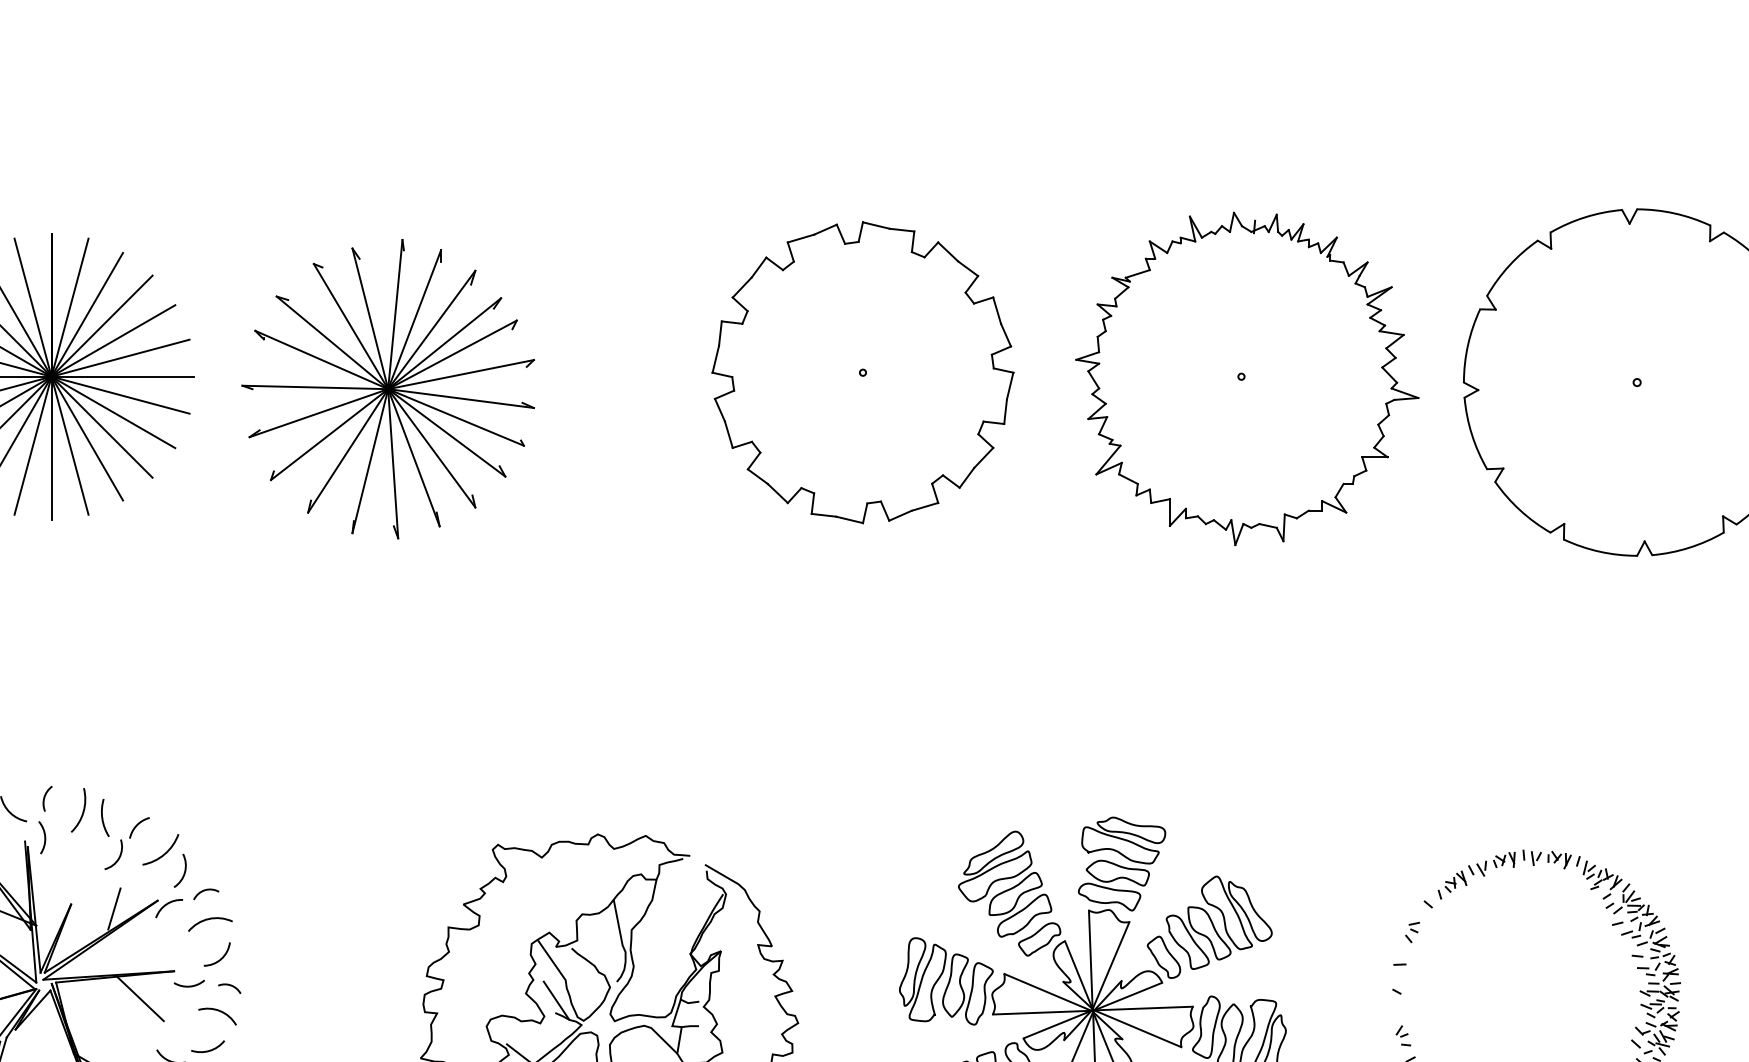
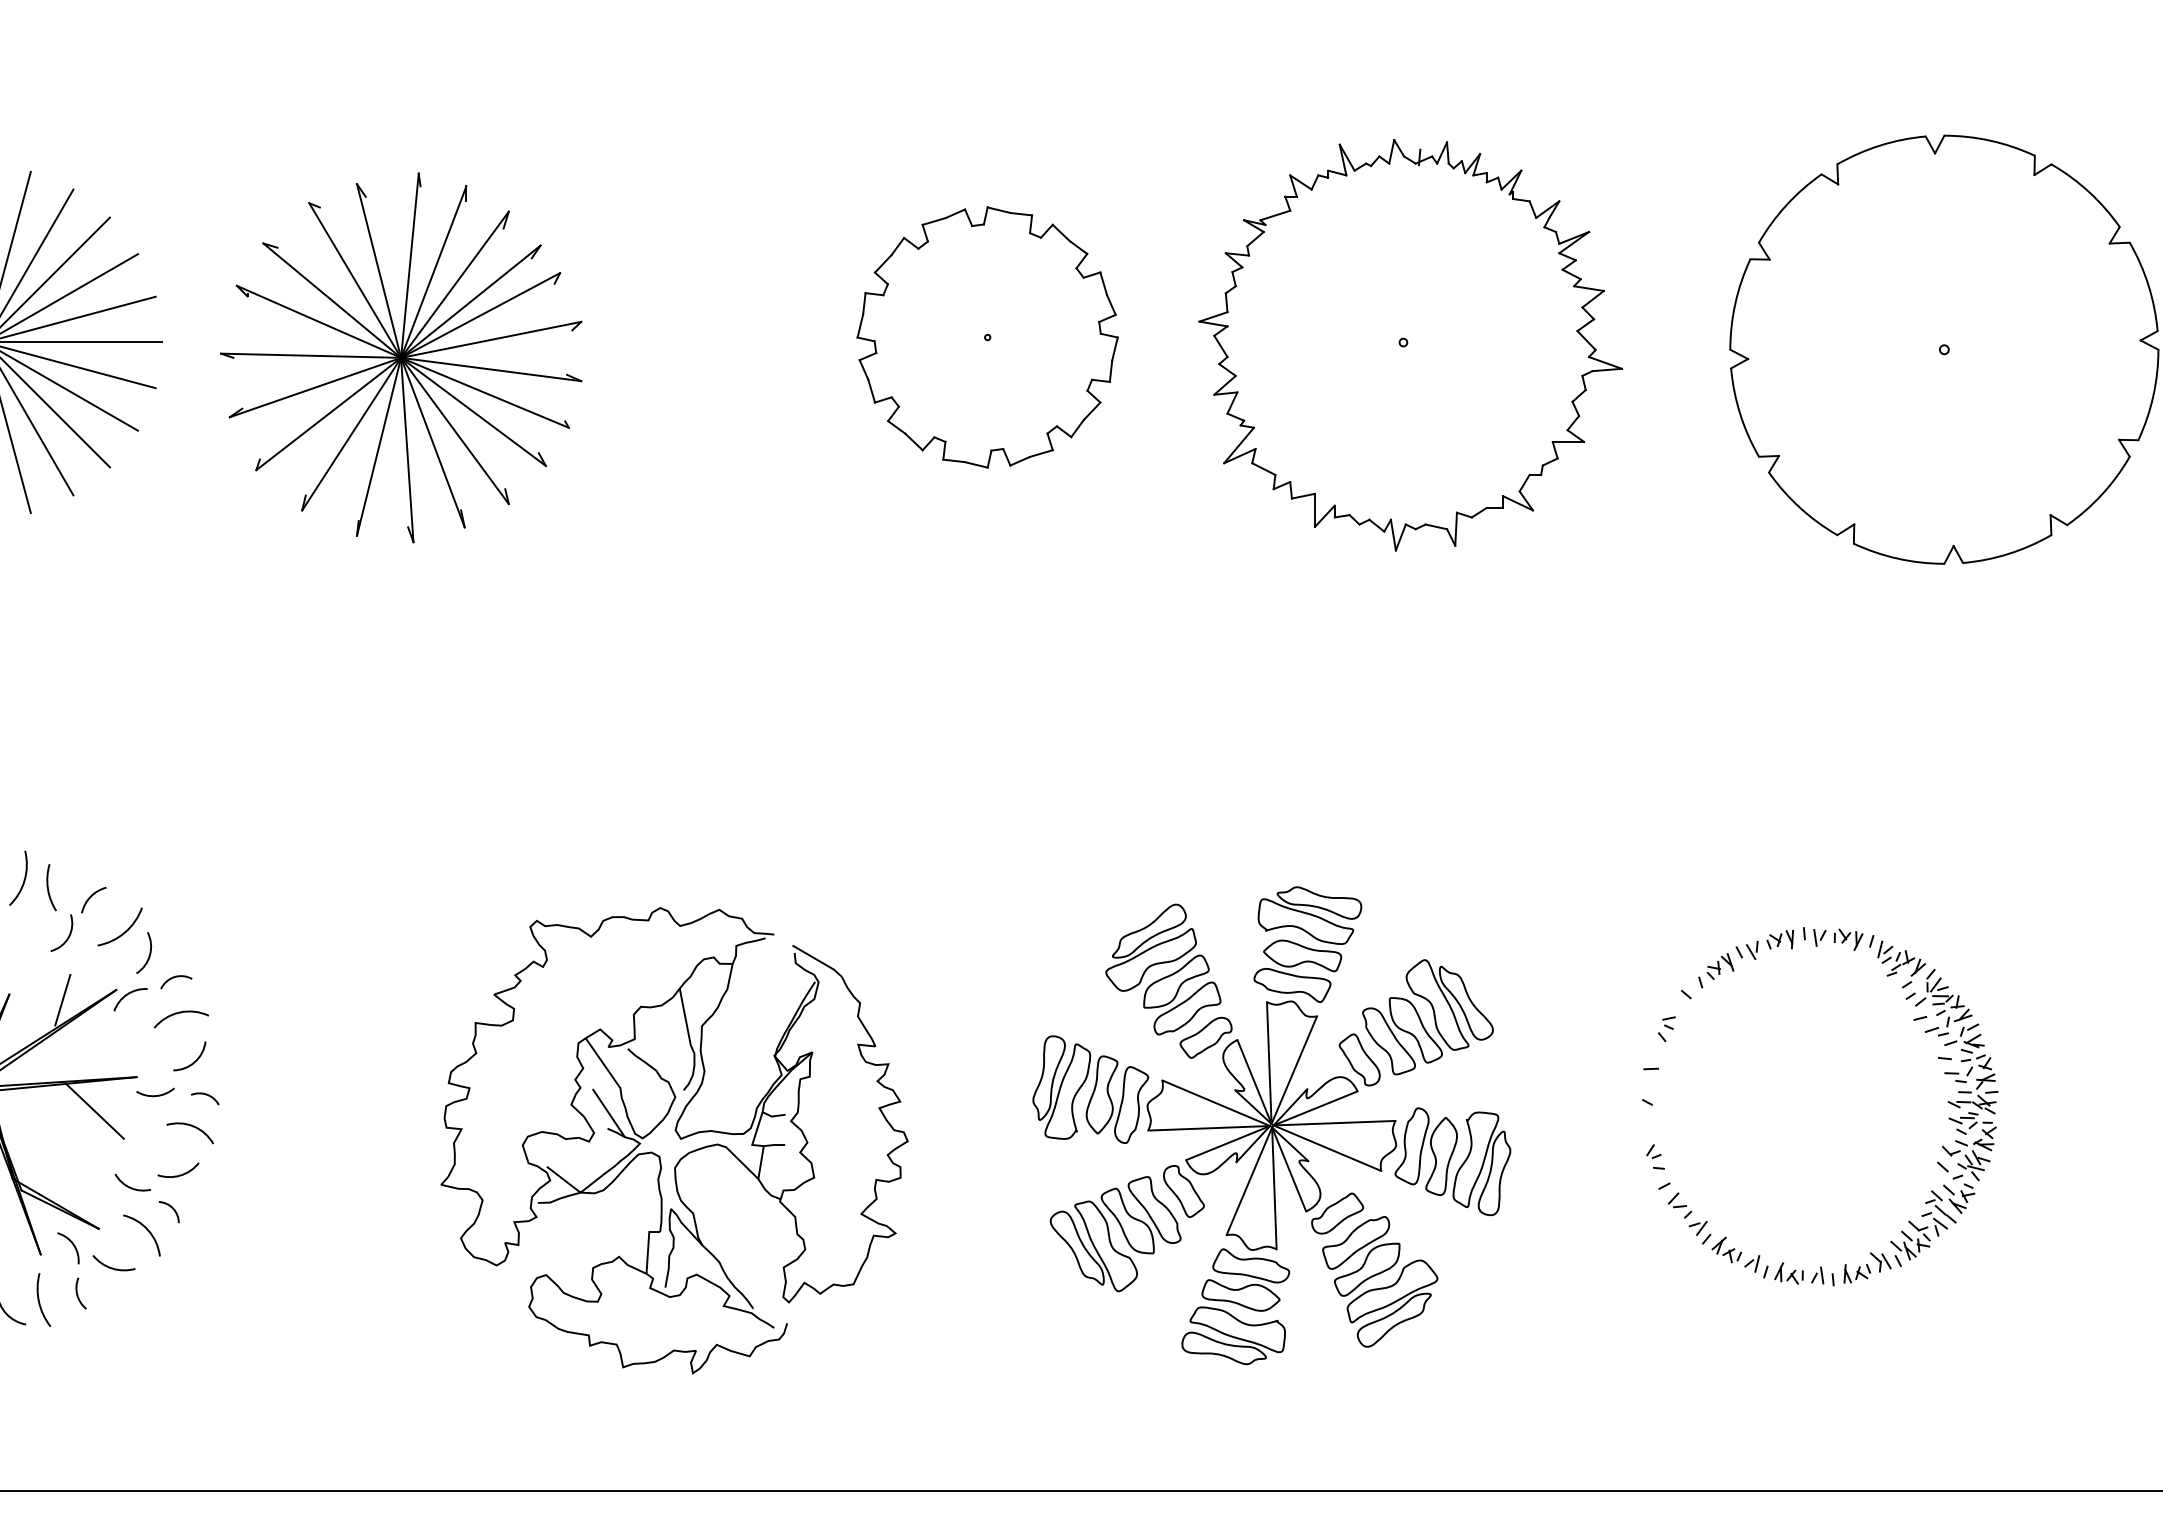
part: (862, 372) -> (987, 337), size x0.7
part: (1247, 379) -> (1410, 345), moved

